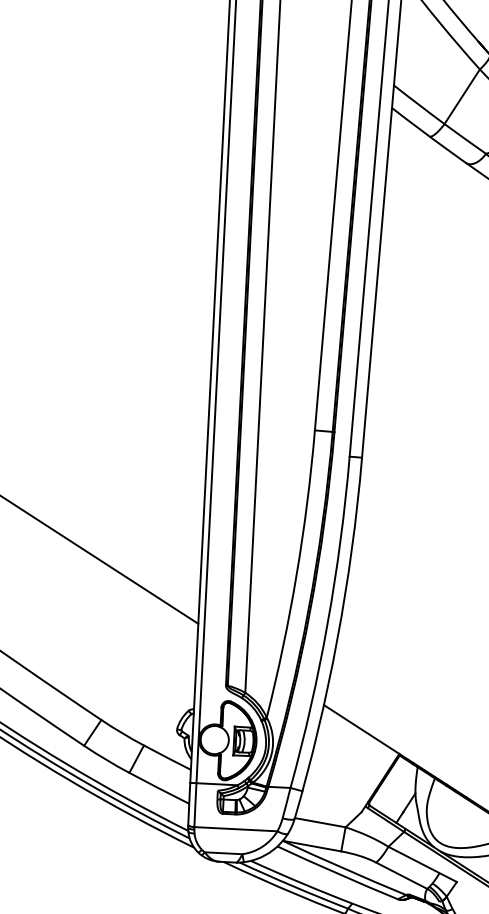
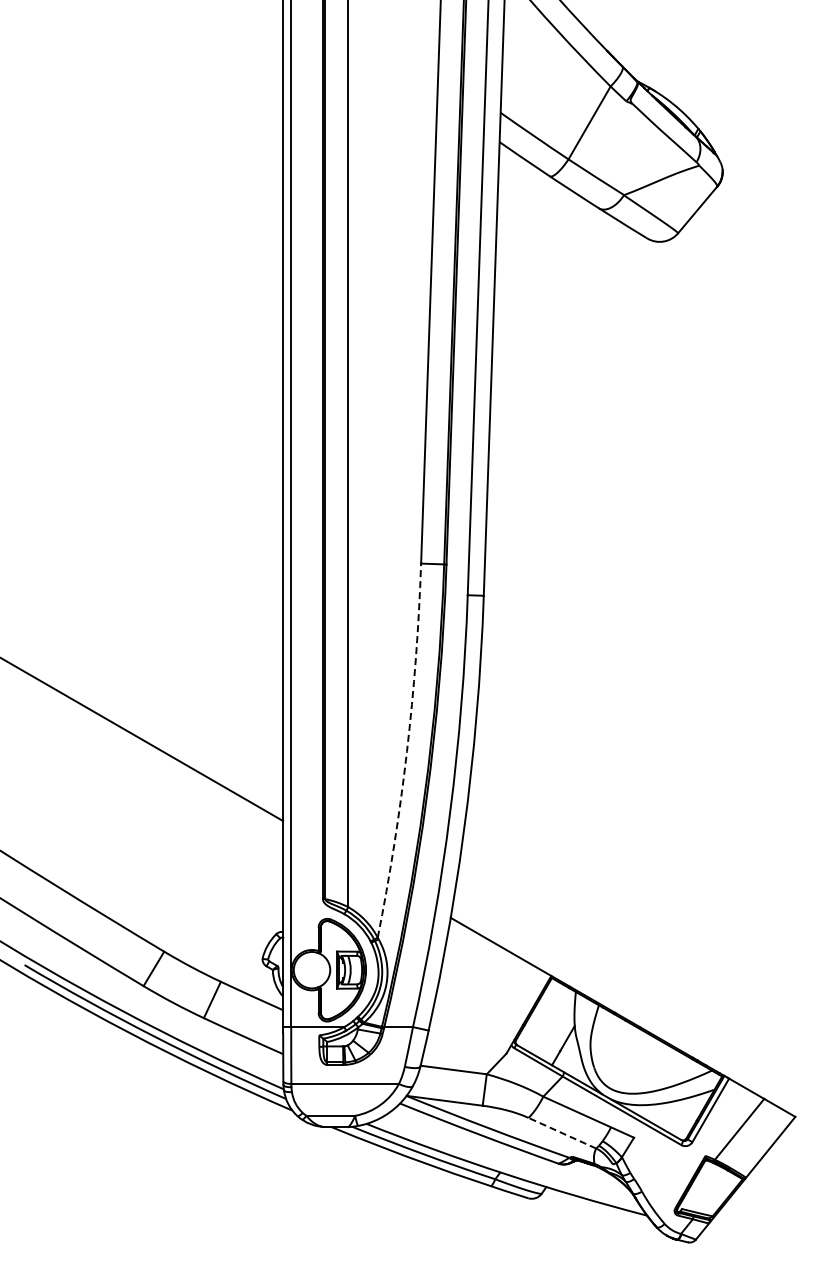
arc: (296, 574) -> (406, 751), solid -> dashed
line: (401, 875) -> (561, 1133), solid -> dashed

